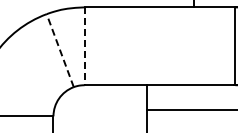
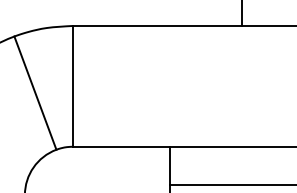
line: (84, 46) -> (73, 86), dashed -> solid
line: (60, 50) -> (35, 92), dashed -> solid

